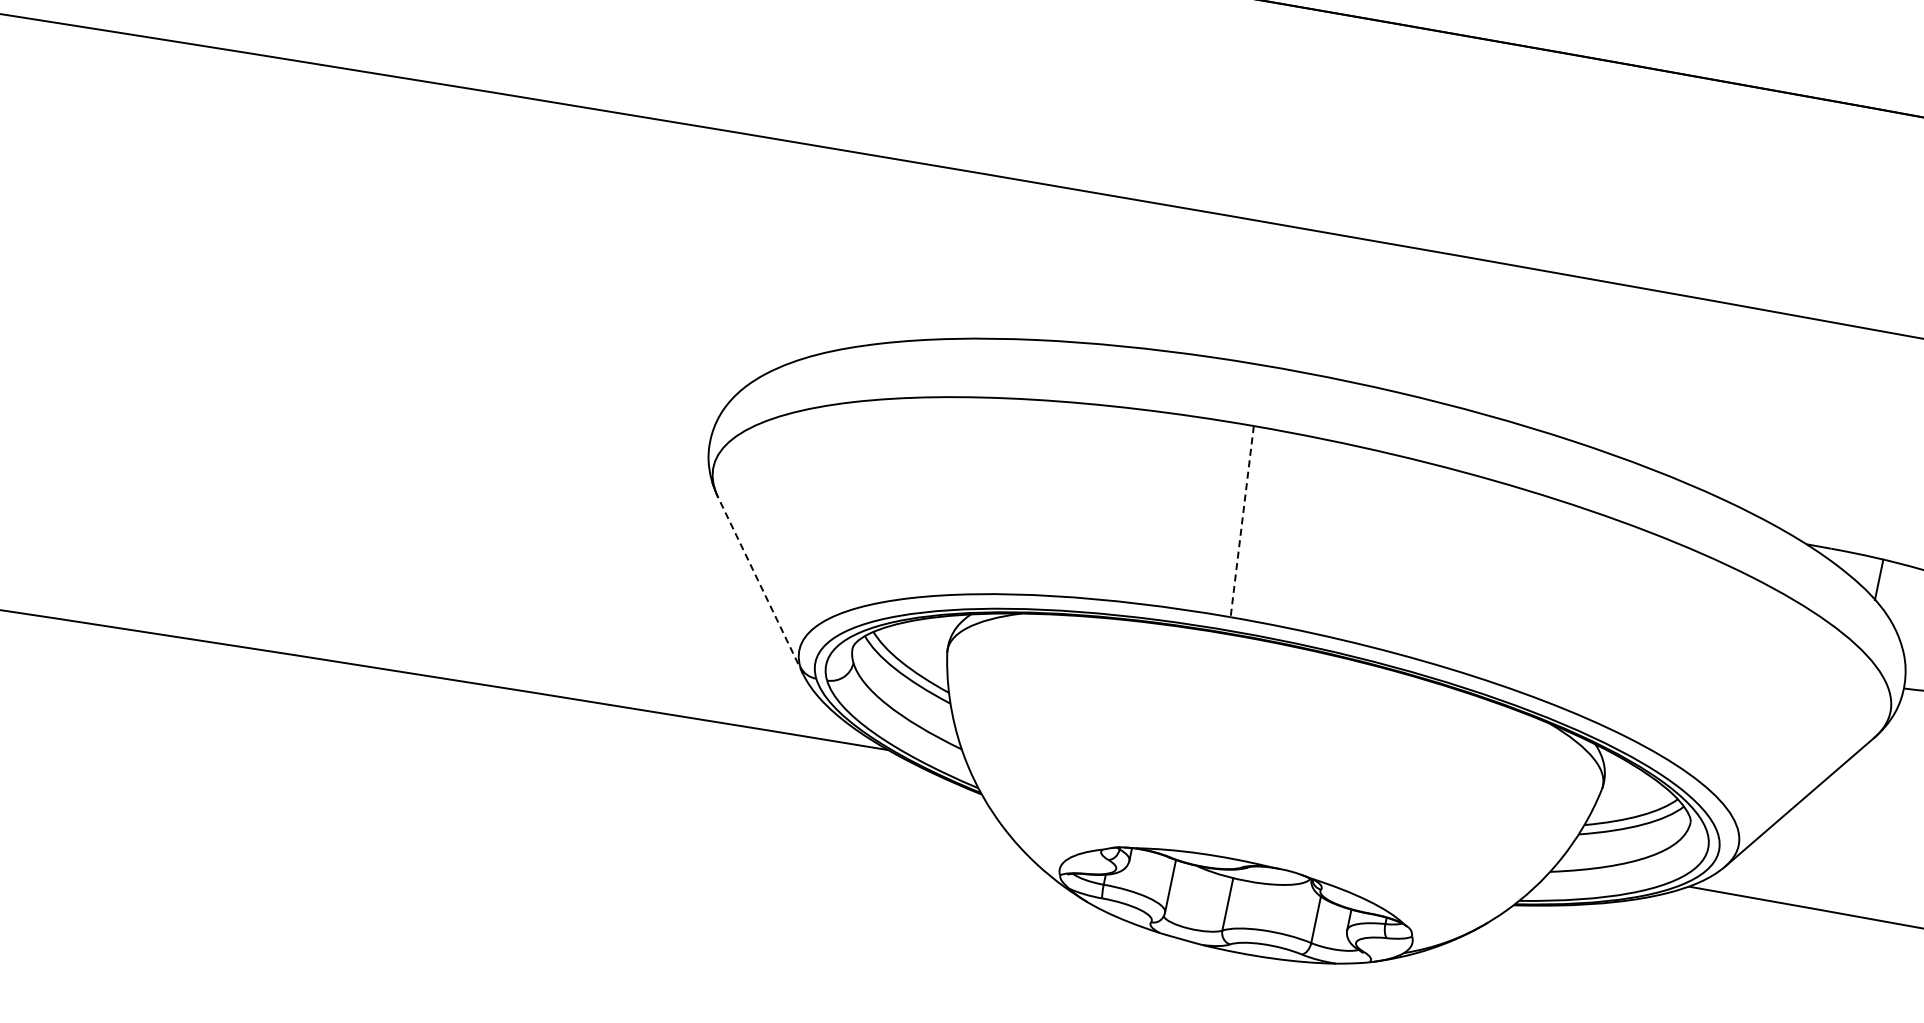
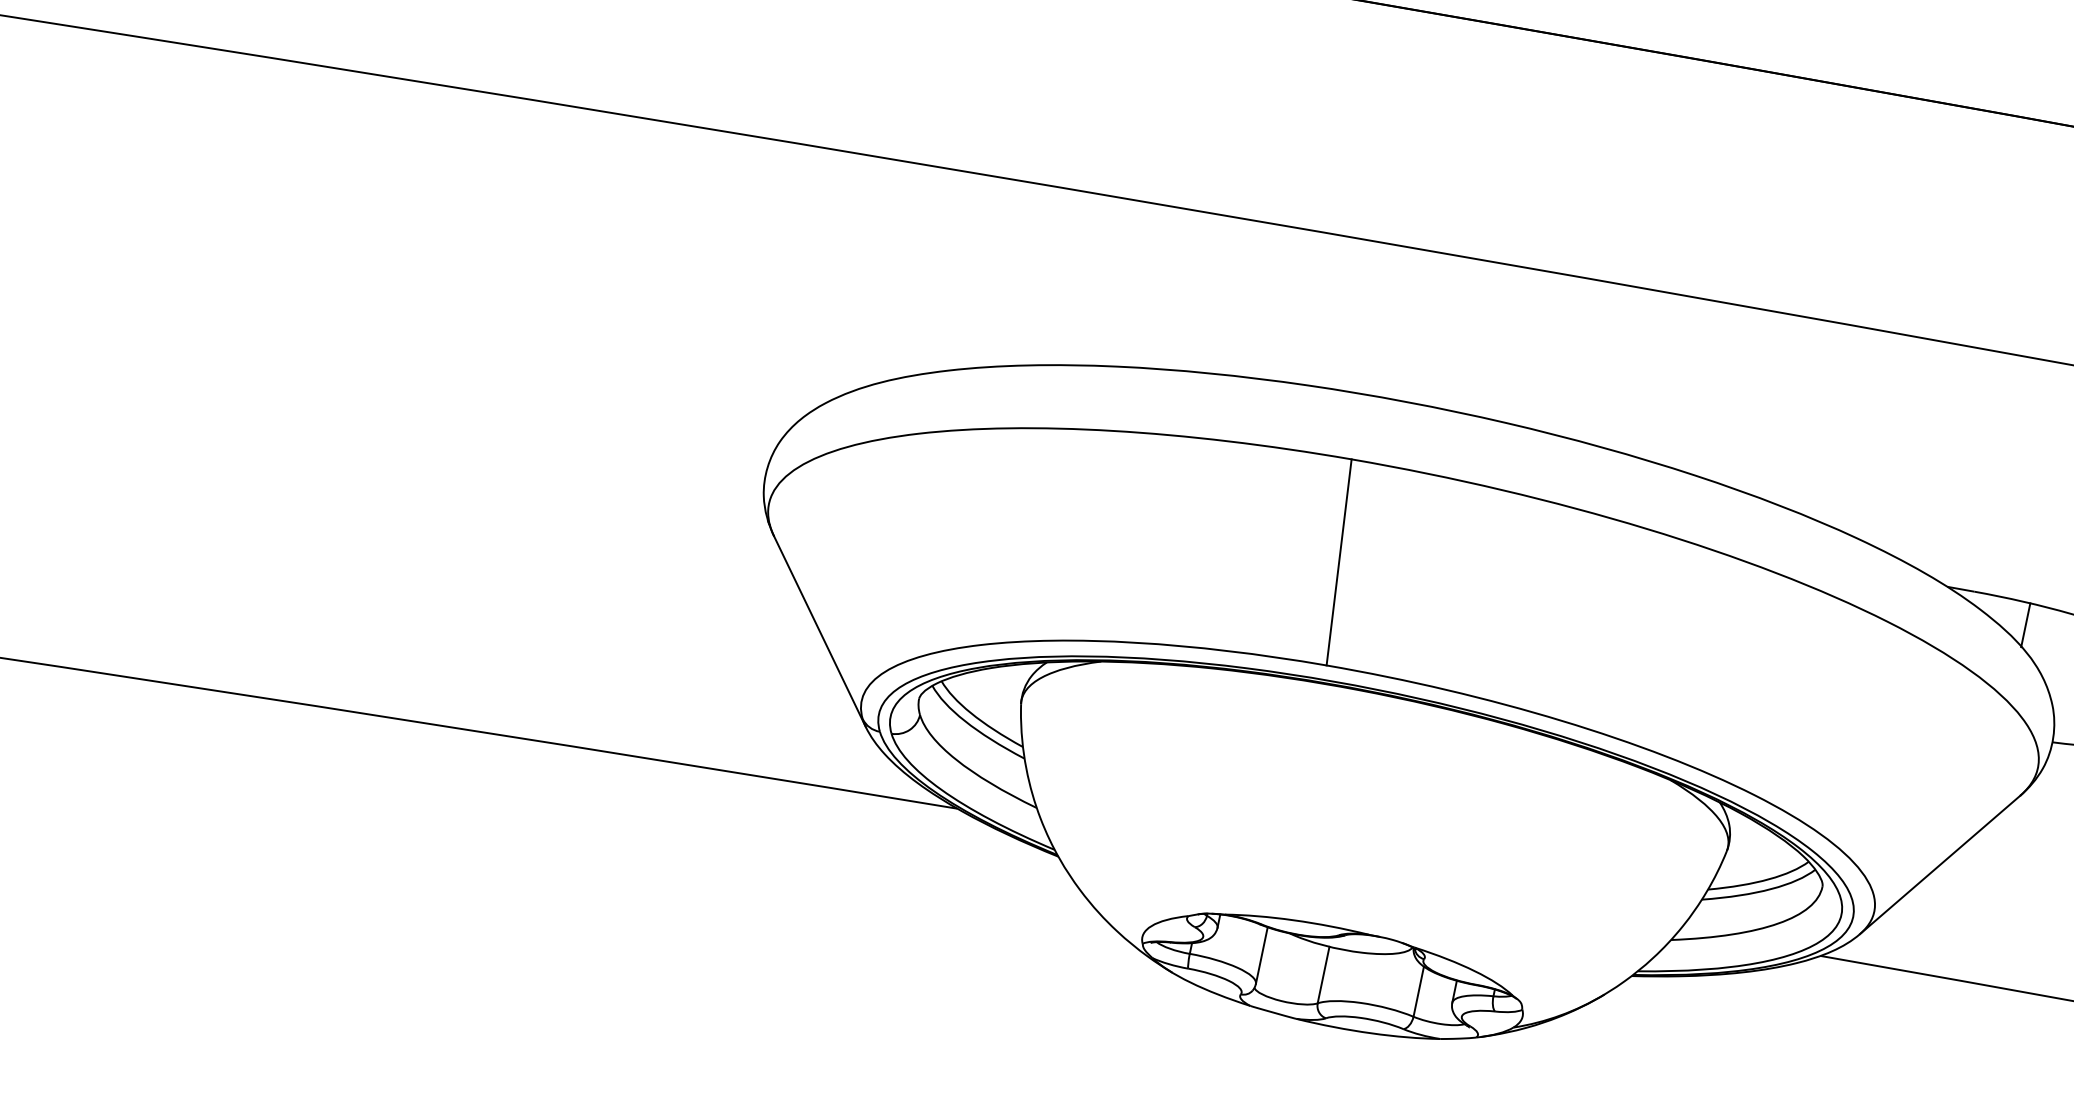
line: (1242, 522) -> (1339, 563), dashed -> solid
line: (760, 585) -> (819, 631), dashed -> solid

